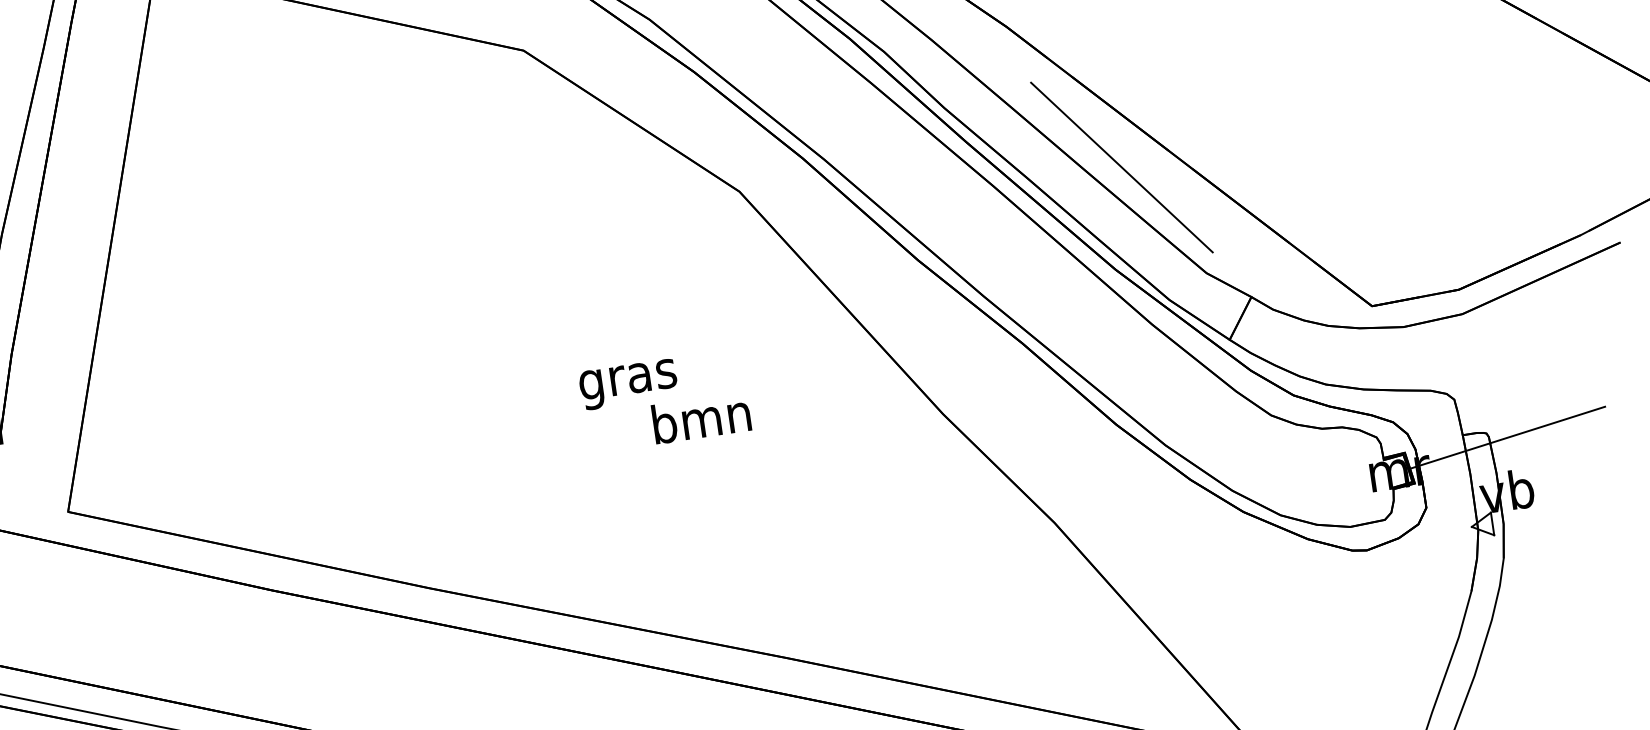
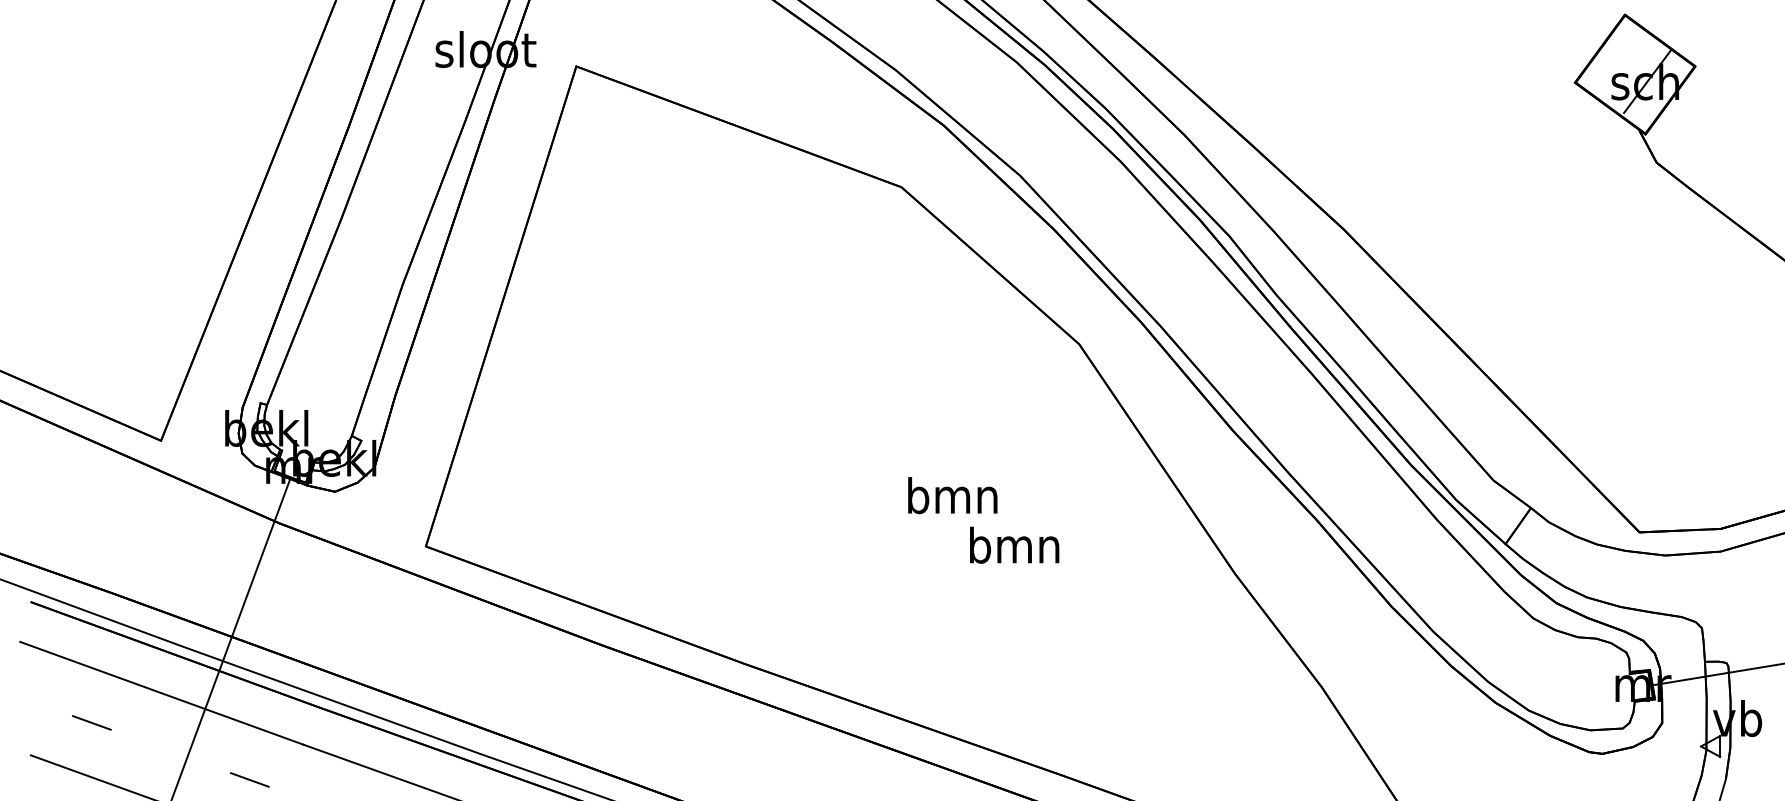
line: (1121, 166) -> (1430, 372), removed
text: (627, 379) -> (952, 500), gras -> bmn

